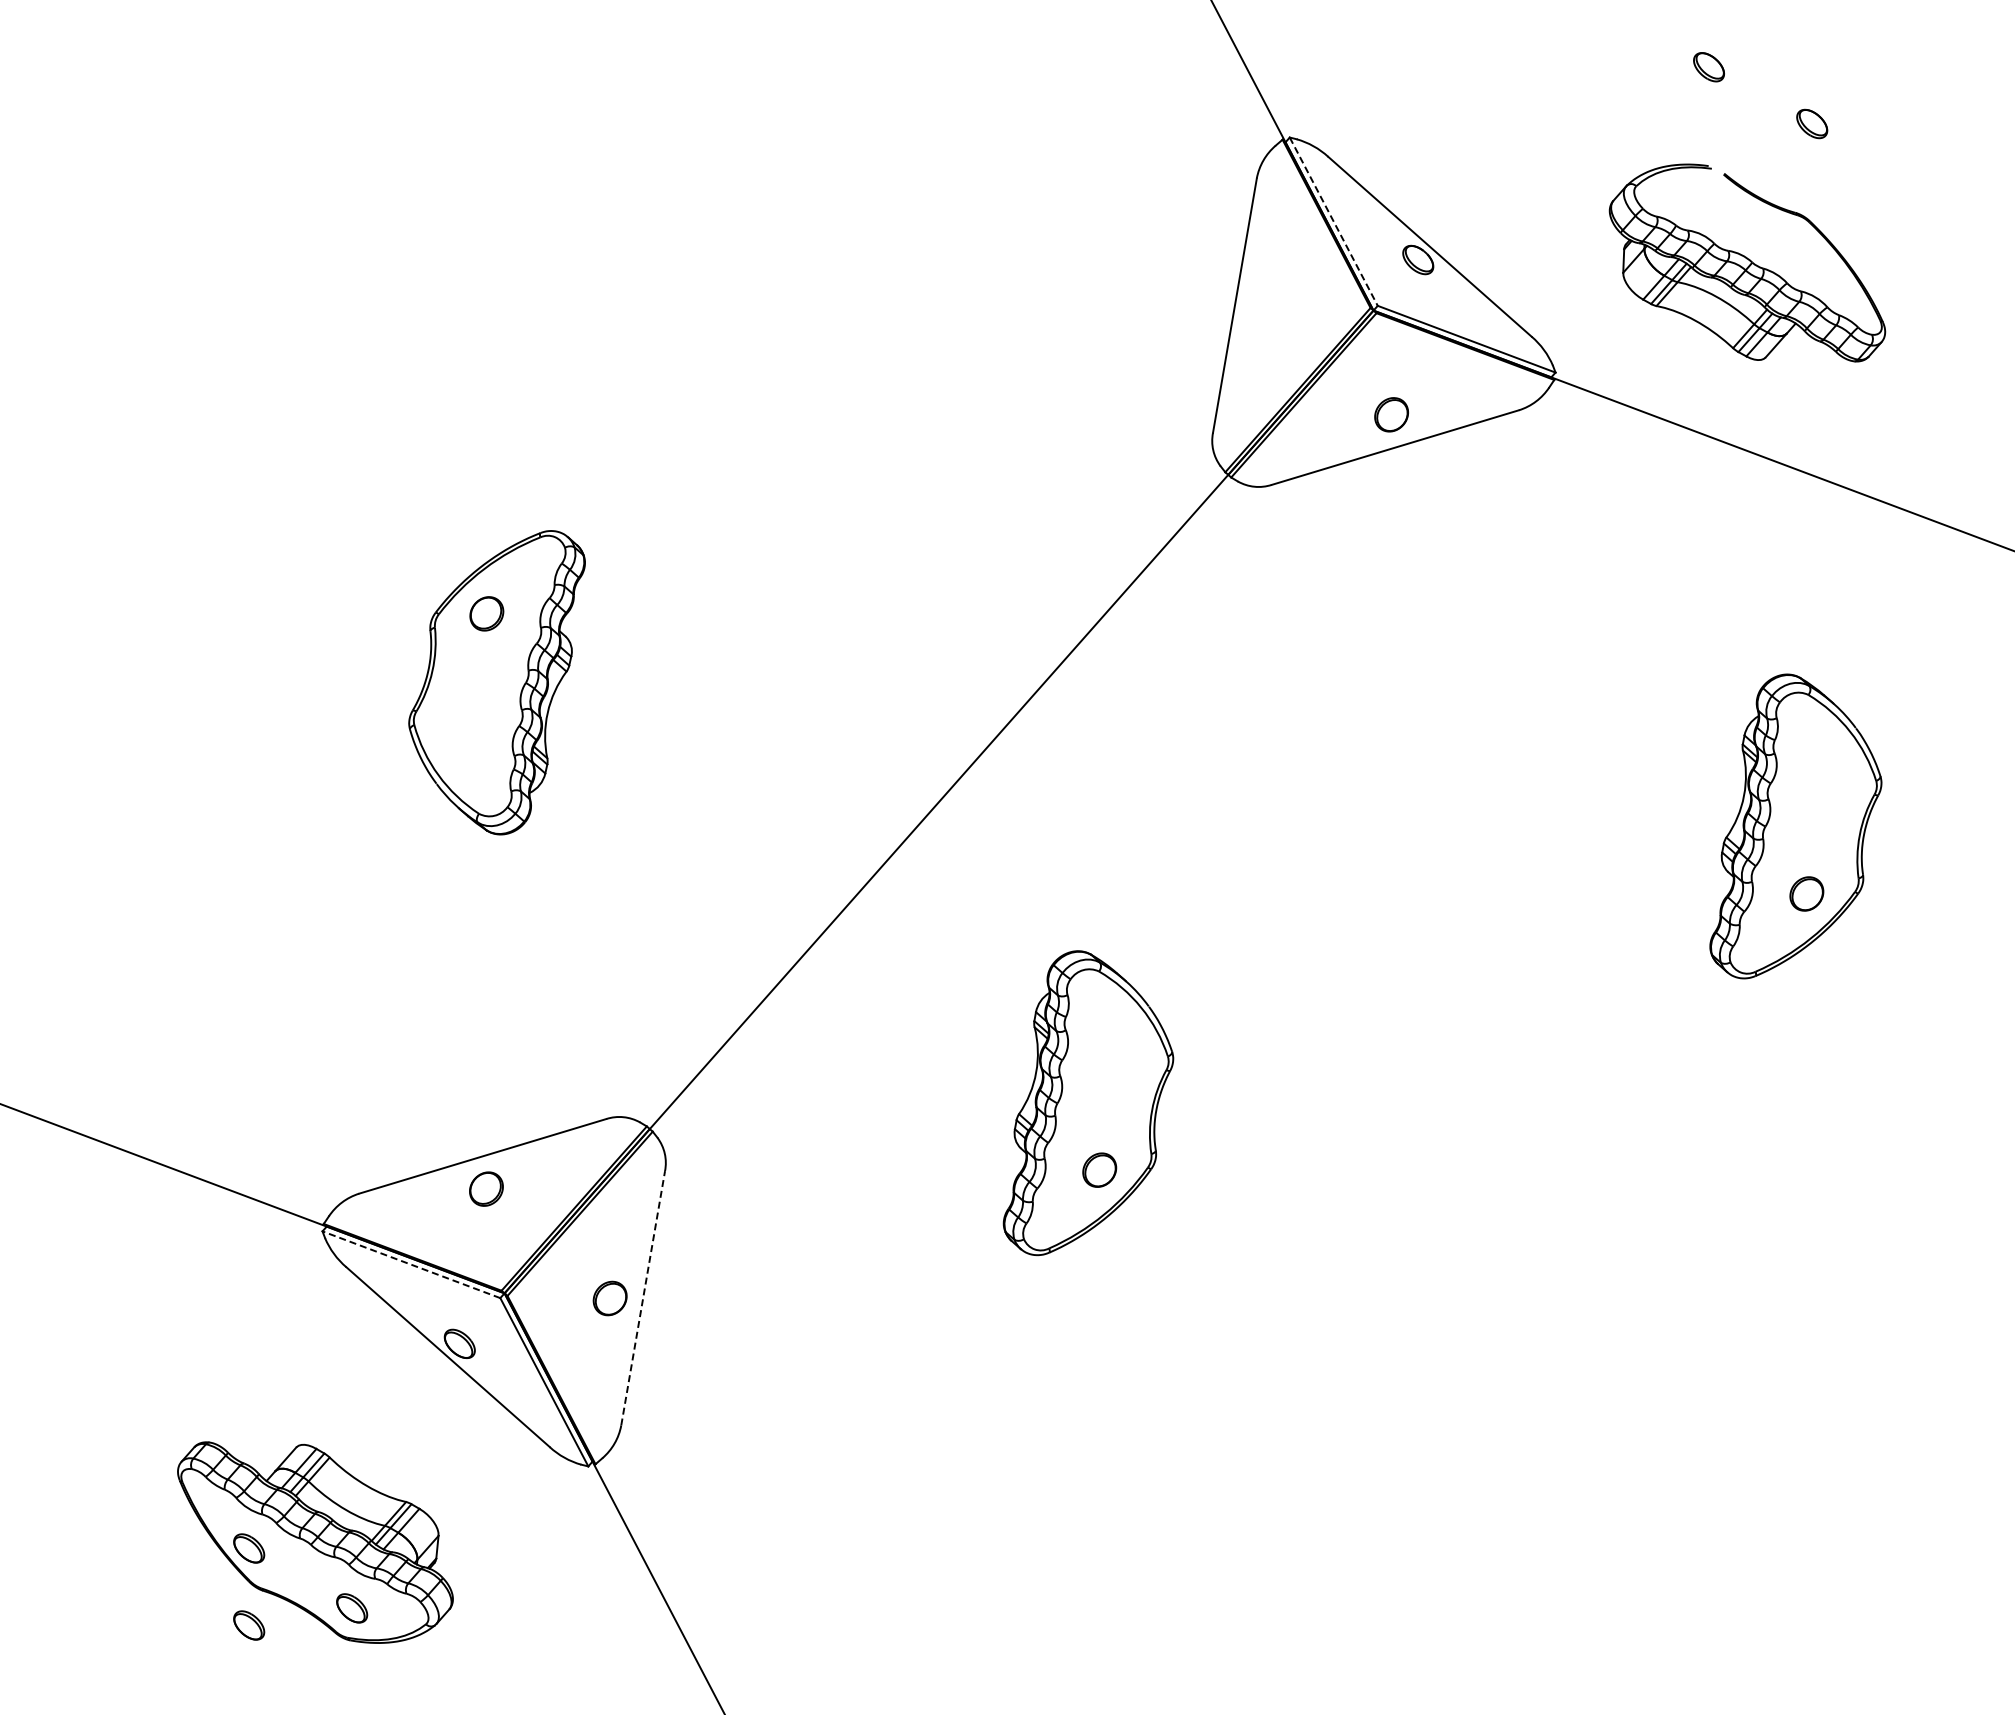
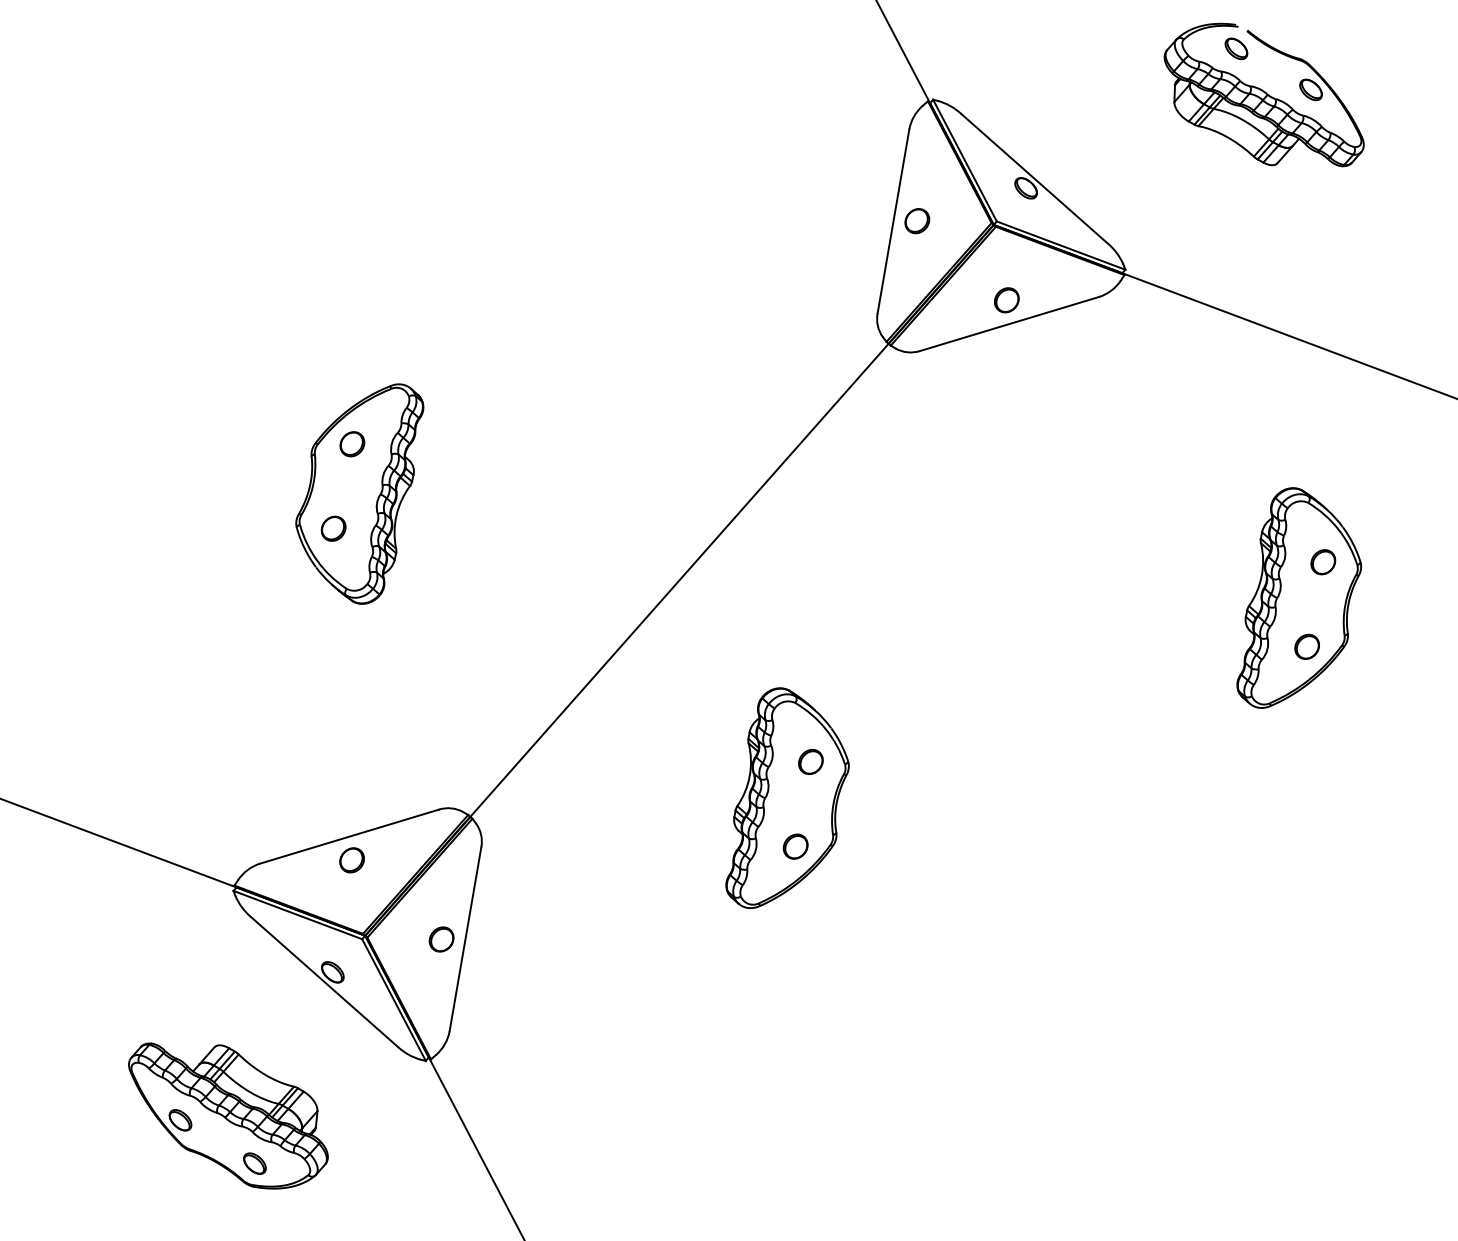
line: (1333, 221) -> (964, 160), dashed -> solid
part: (1747, 262) -> (1264, 94), moved
part: (1267, 305) -> (917, 221), added
part: (460, 730) -> (333, 528), added
part: (1828, 776) -> (1322, 561), added
part: (1120, 1052) -> (810, 761), added
line: (411, 1264) -> (297, 914), dashed -> solid
line: (643, 1297) -> (465, 938), dashed -> solid
part: (249, 1625) -> (180, 1175), removed

